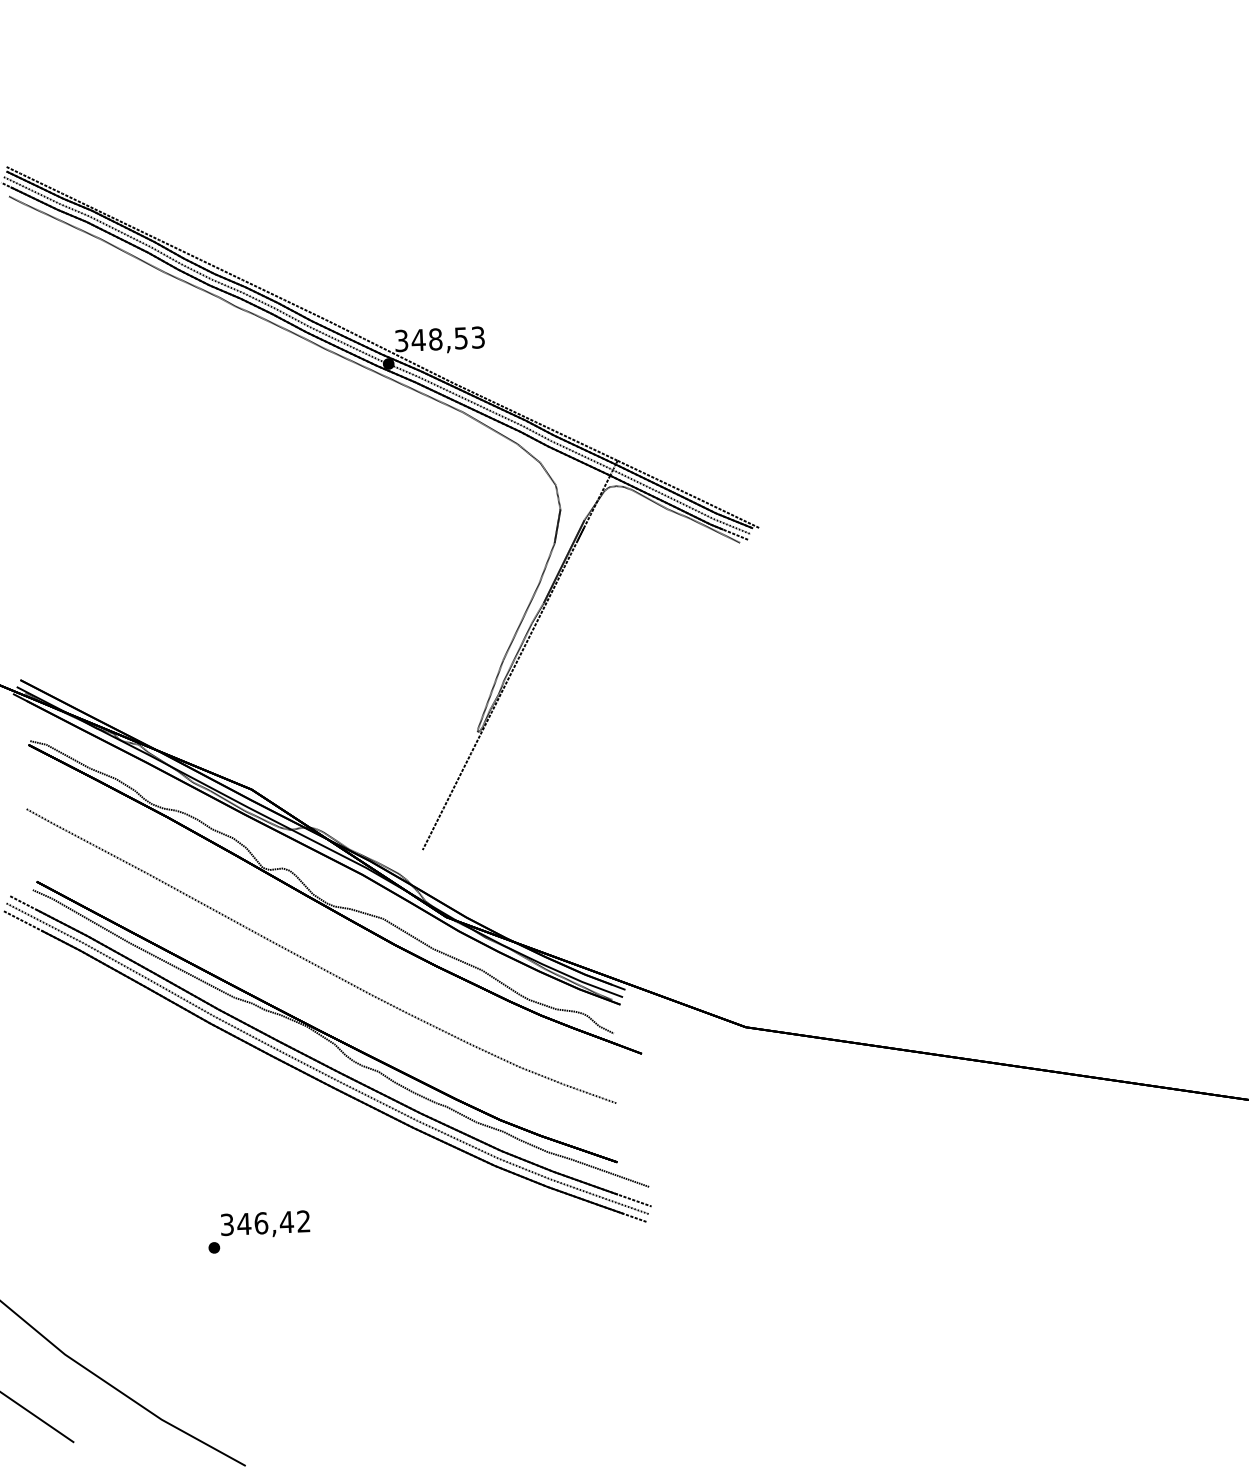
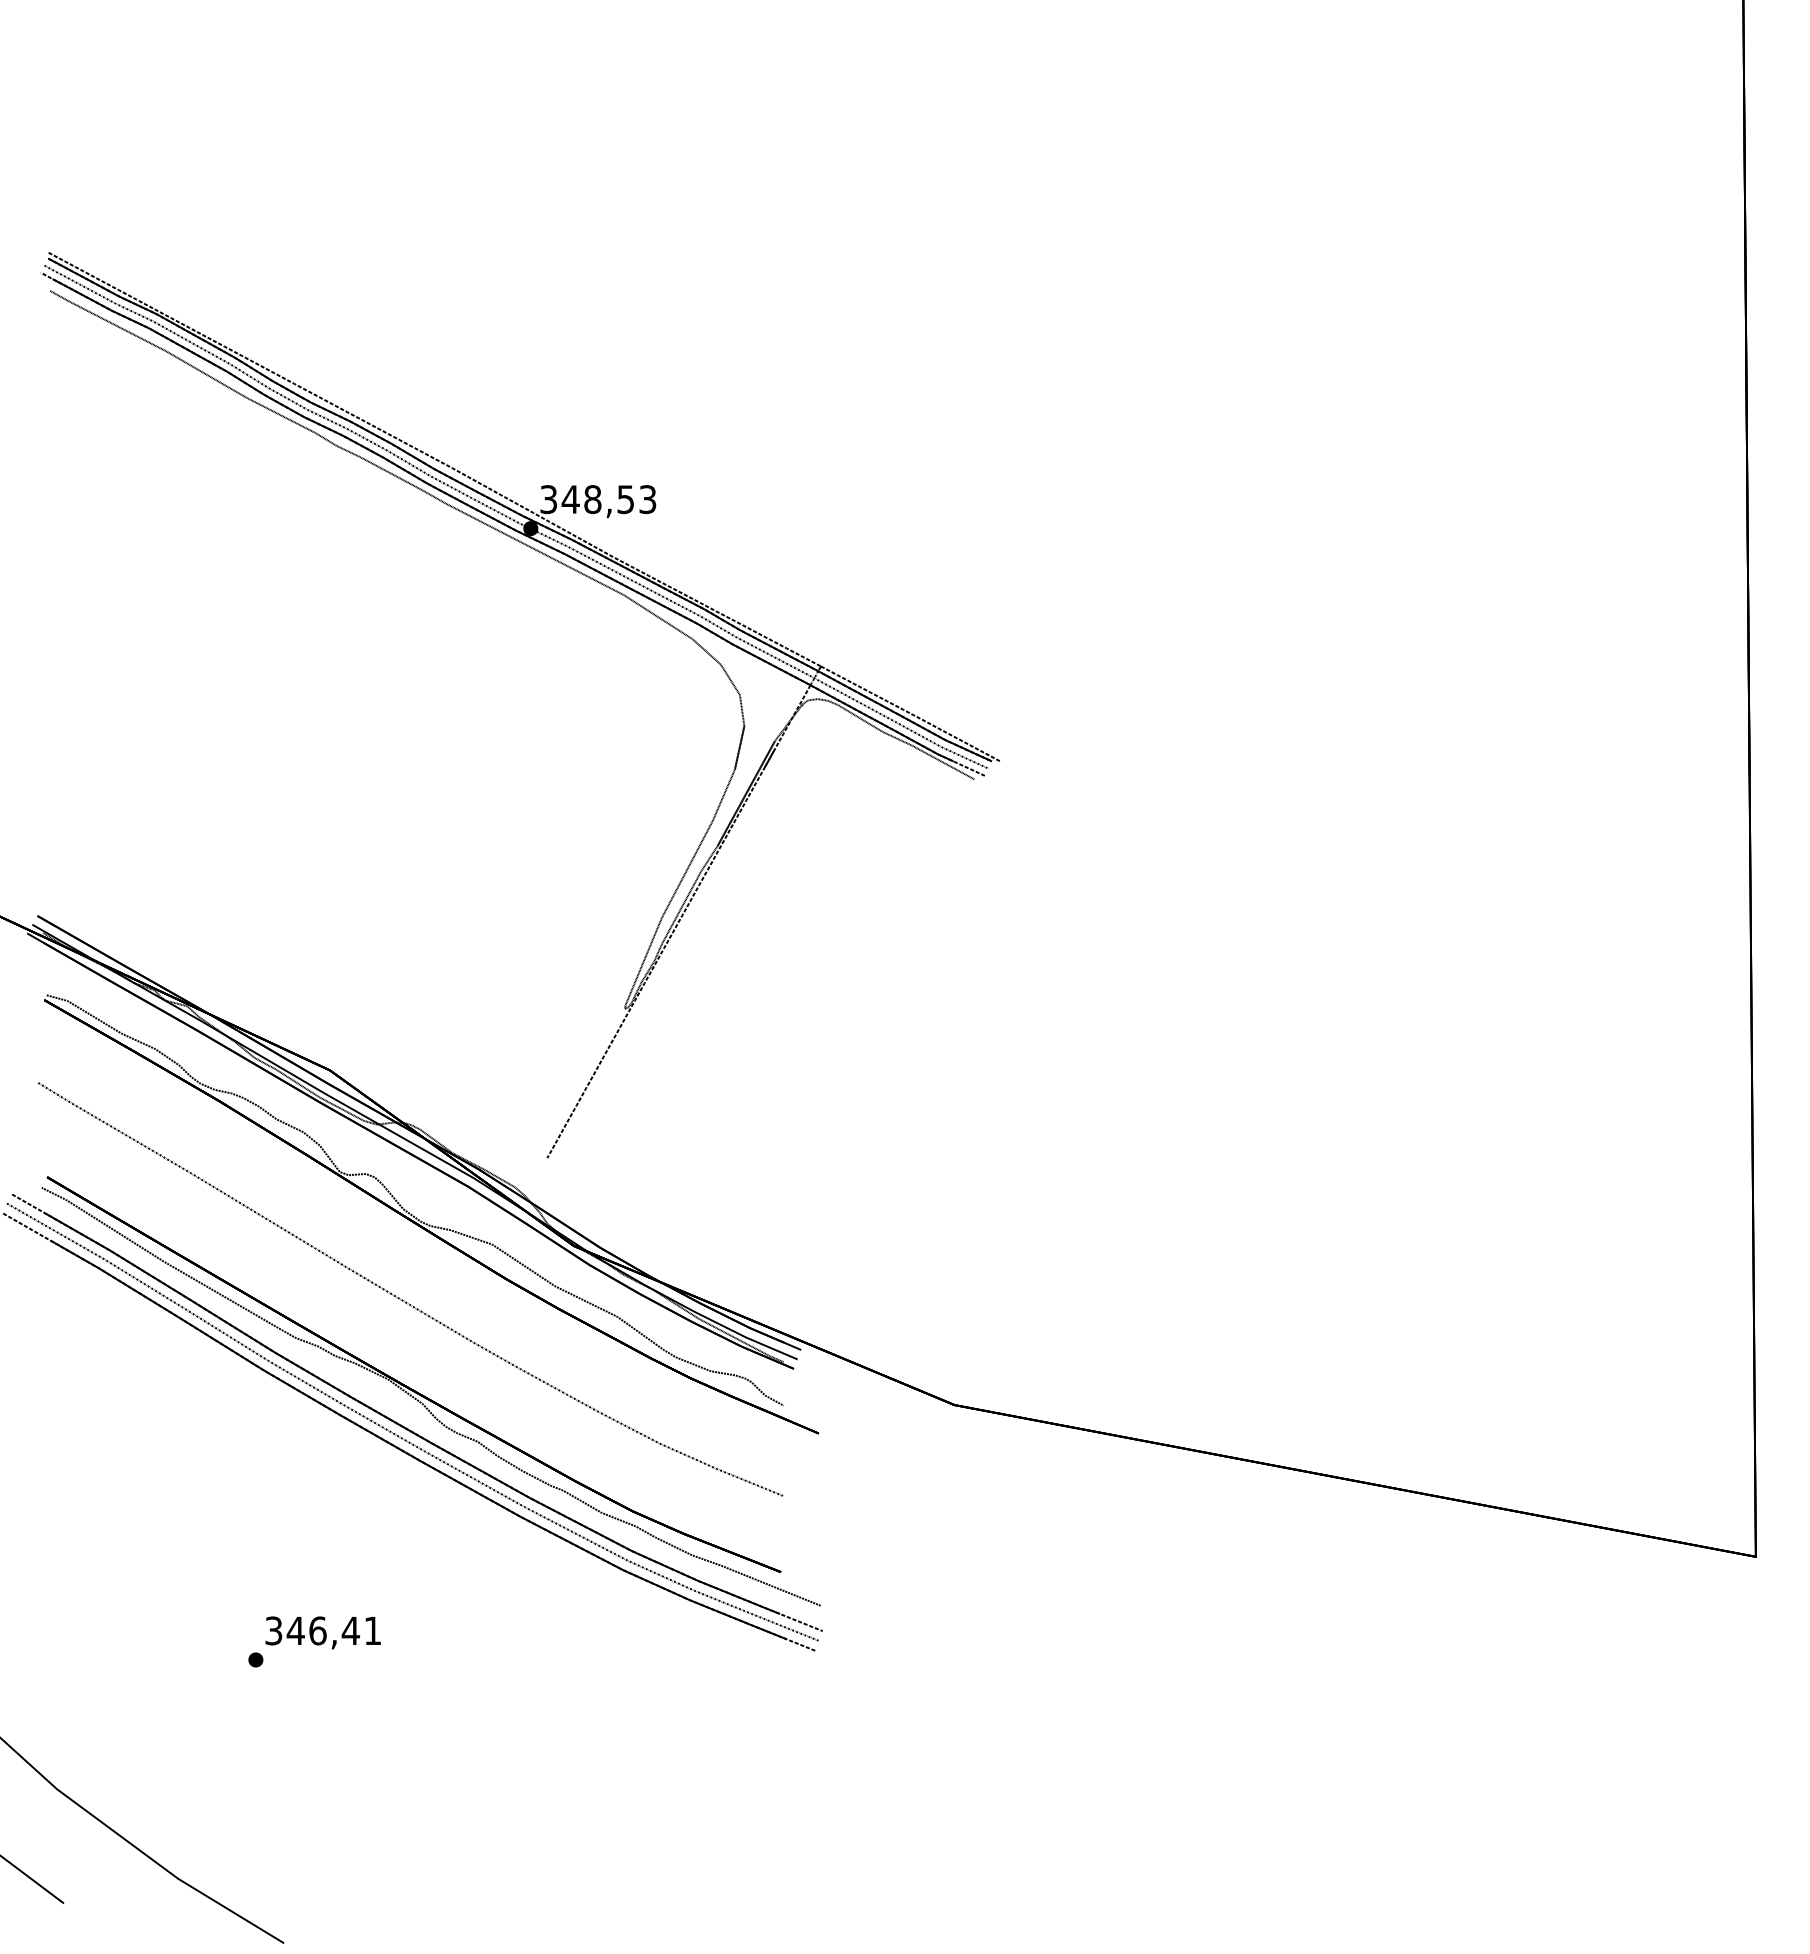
text: (303, 1221) -> (372, 1630), 346,42 -> 346,41

